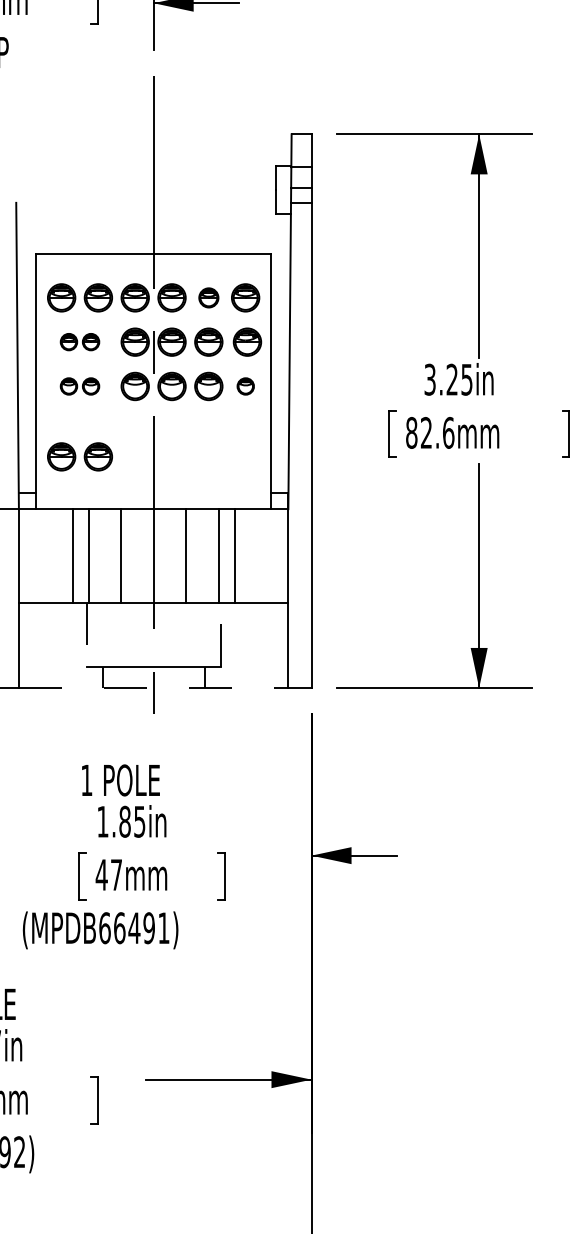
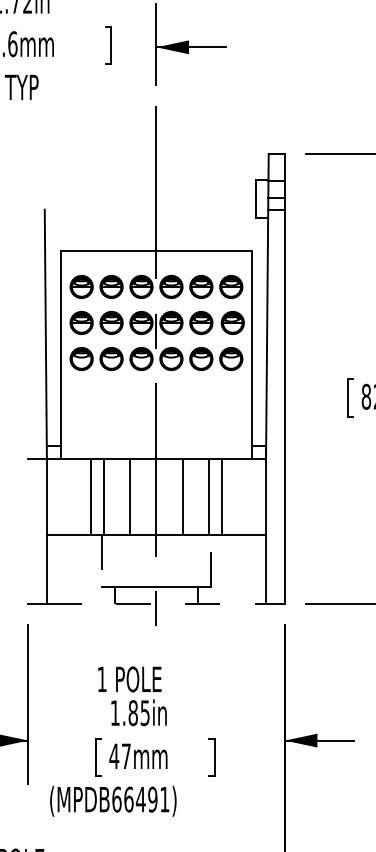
part: (208, 297) -> (201, 286), size x1.43
part: (79, 341) -> (96, 322), size x1.67
part: (79, 386) -> (96, 359), size x1.67
part: (245, 386) -> (231, 359), size x1.67
part: (79, 456) -> (96, 415), removed

